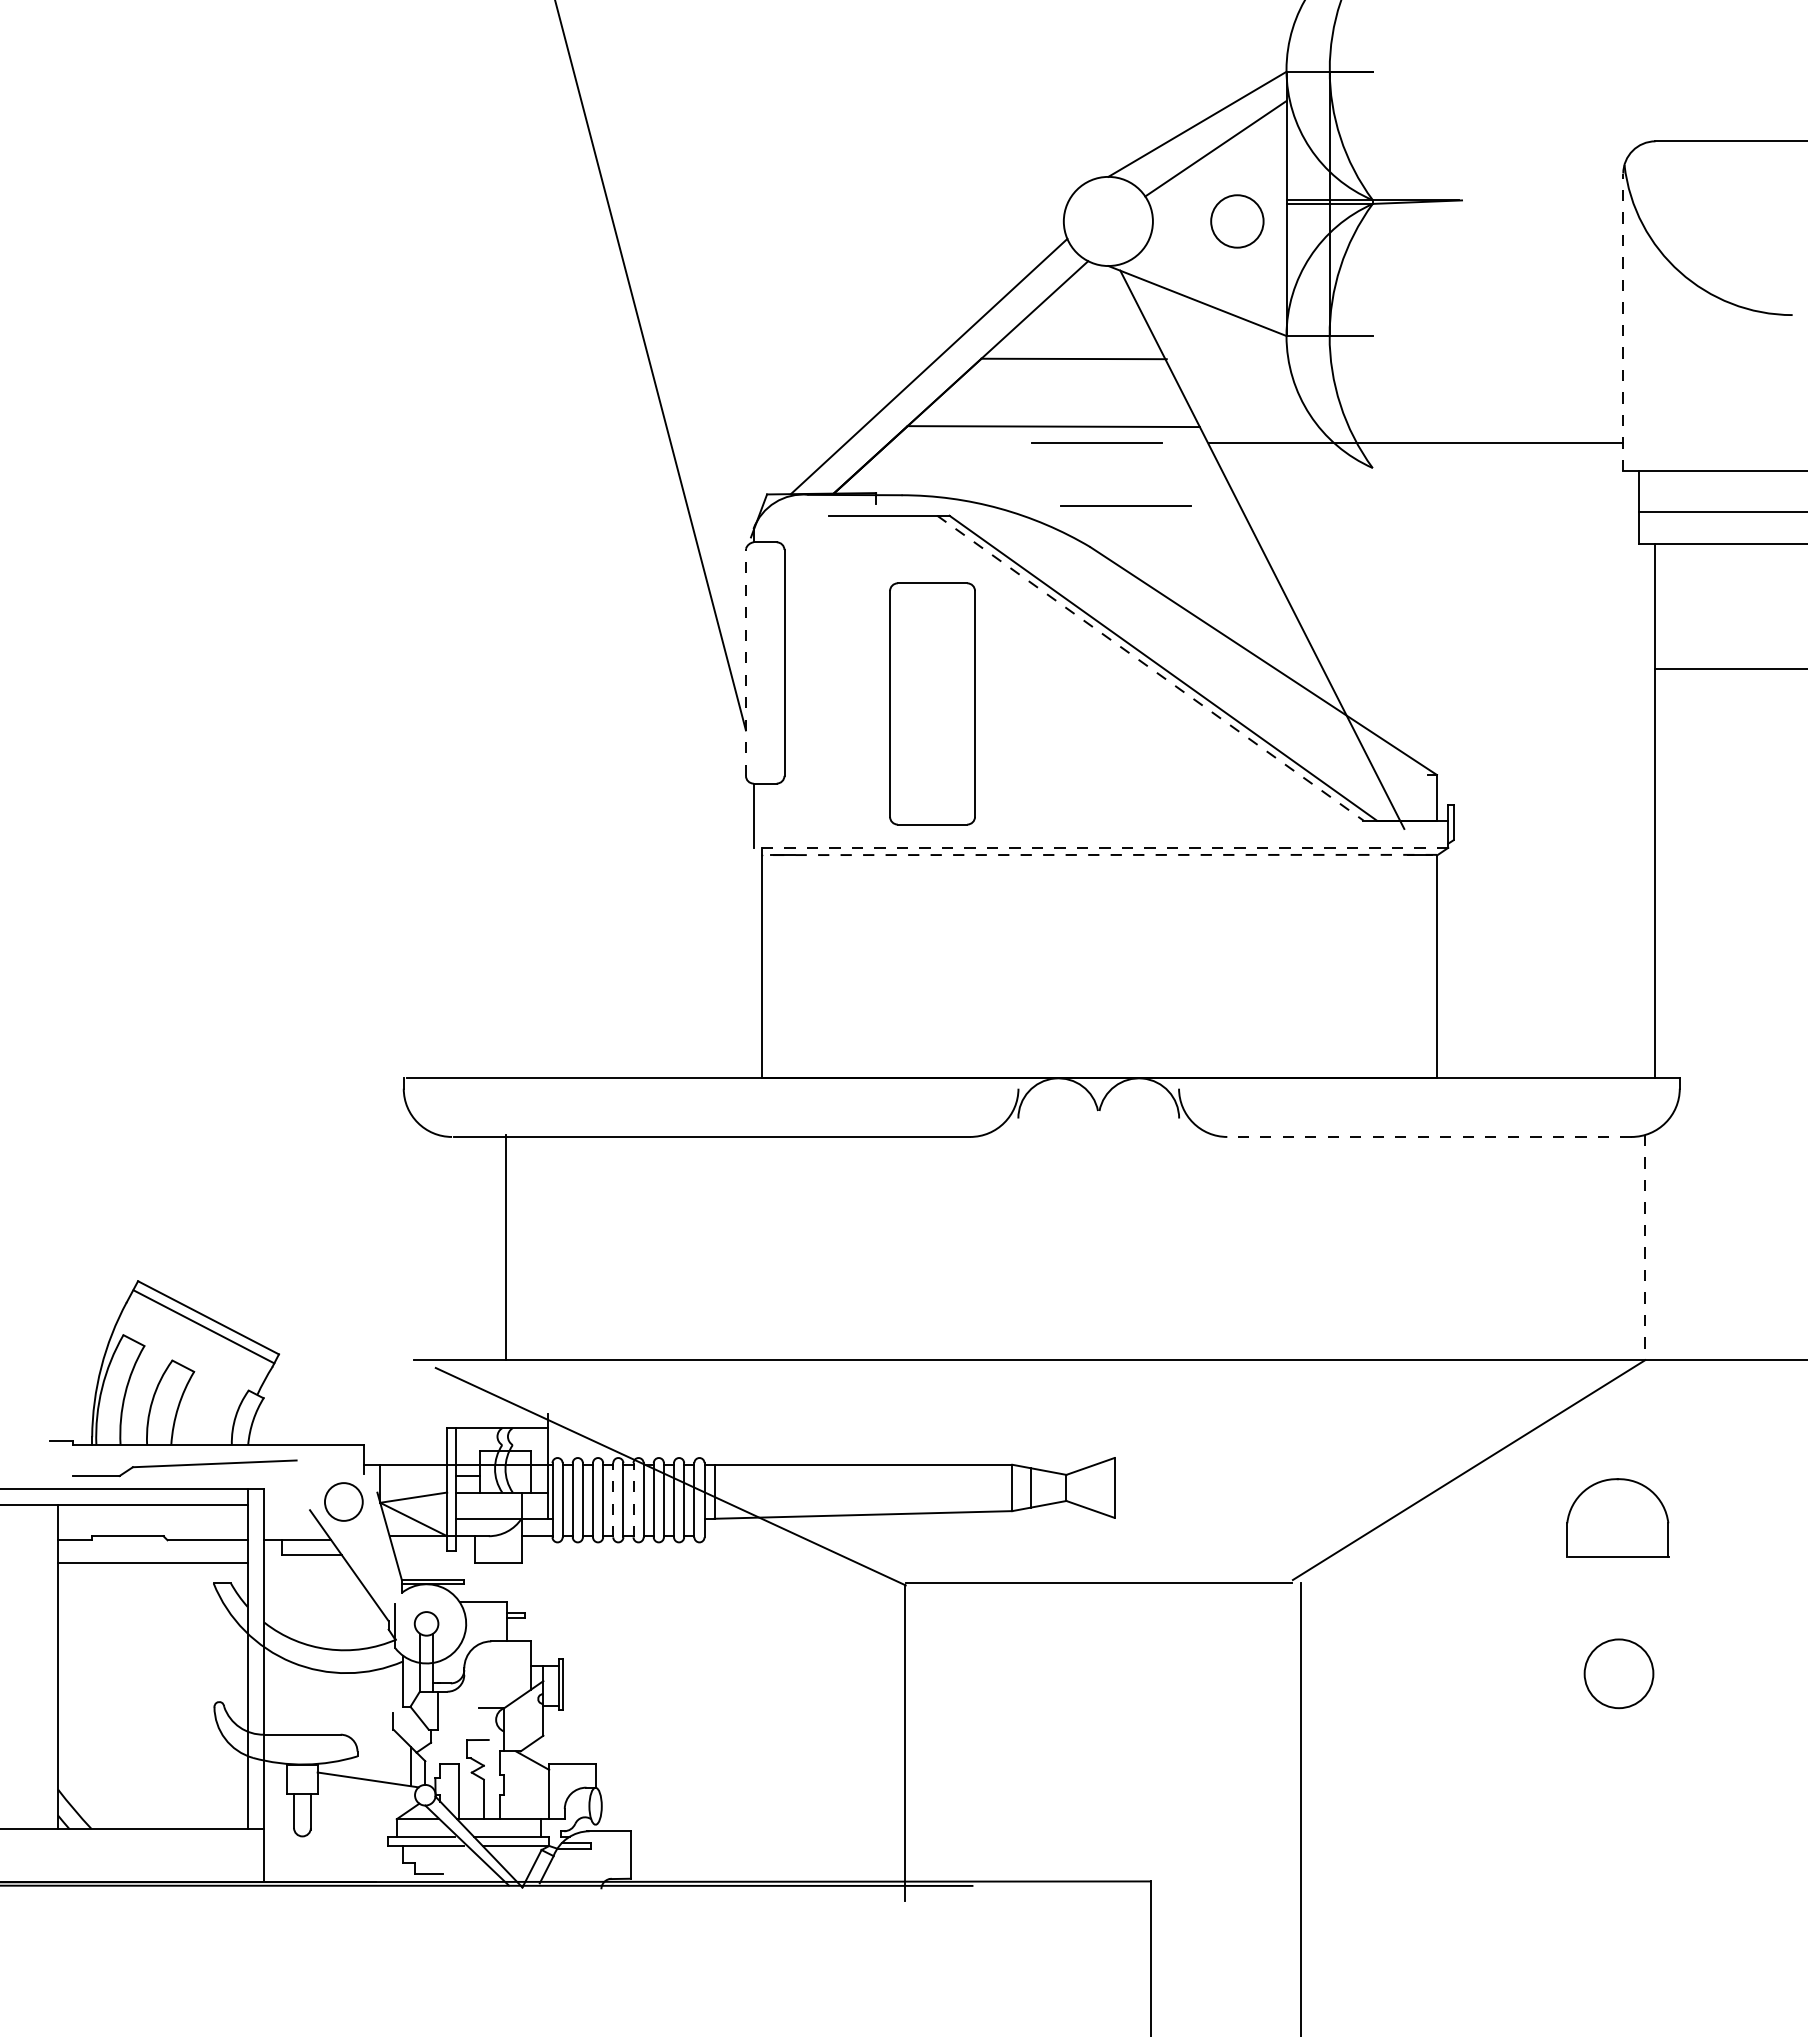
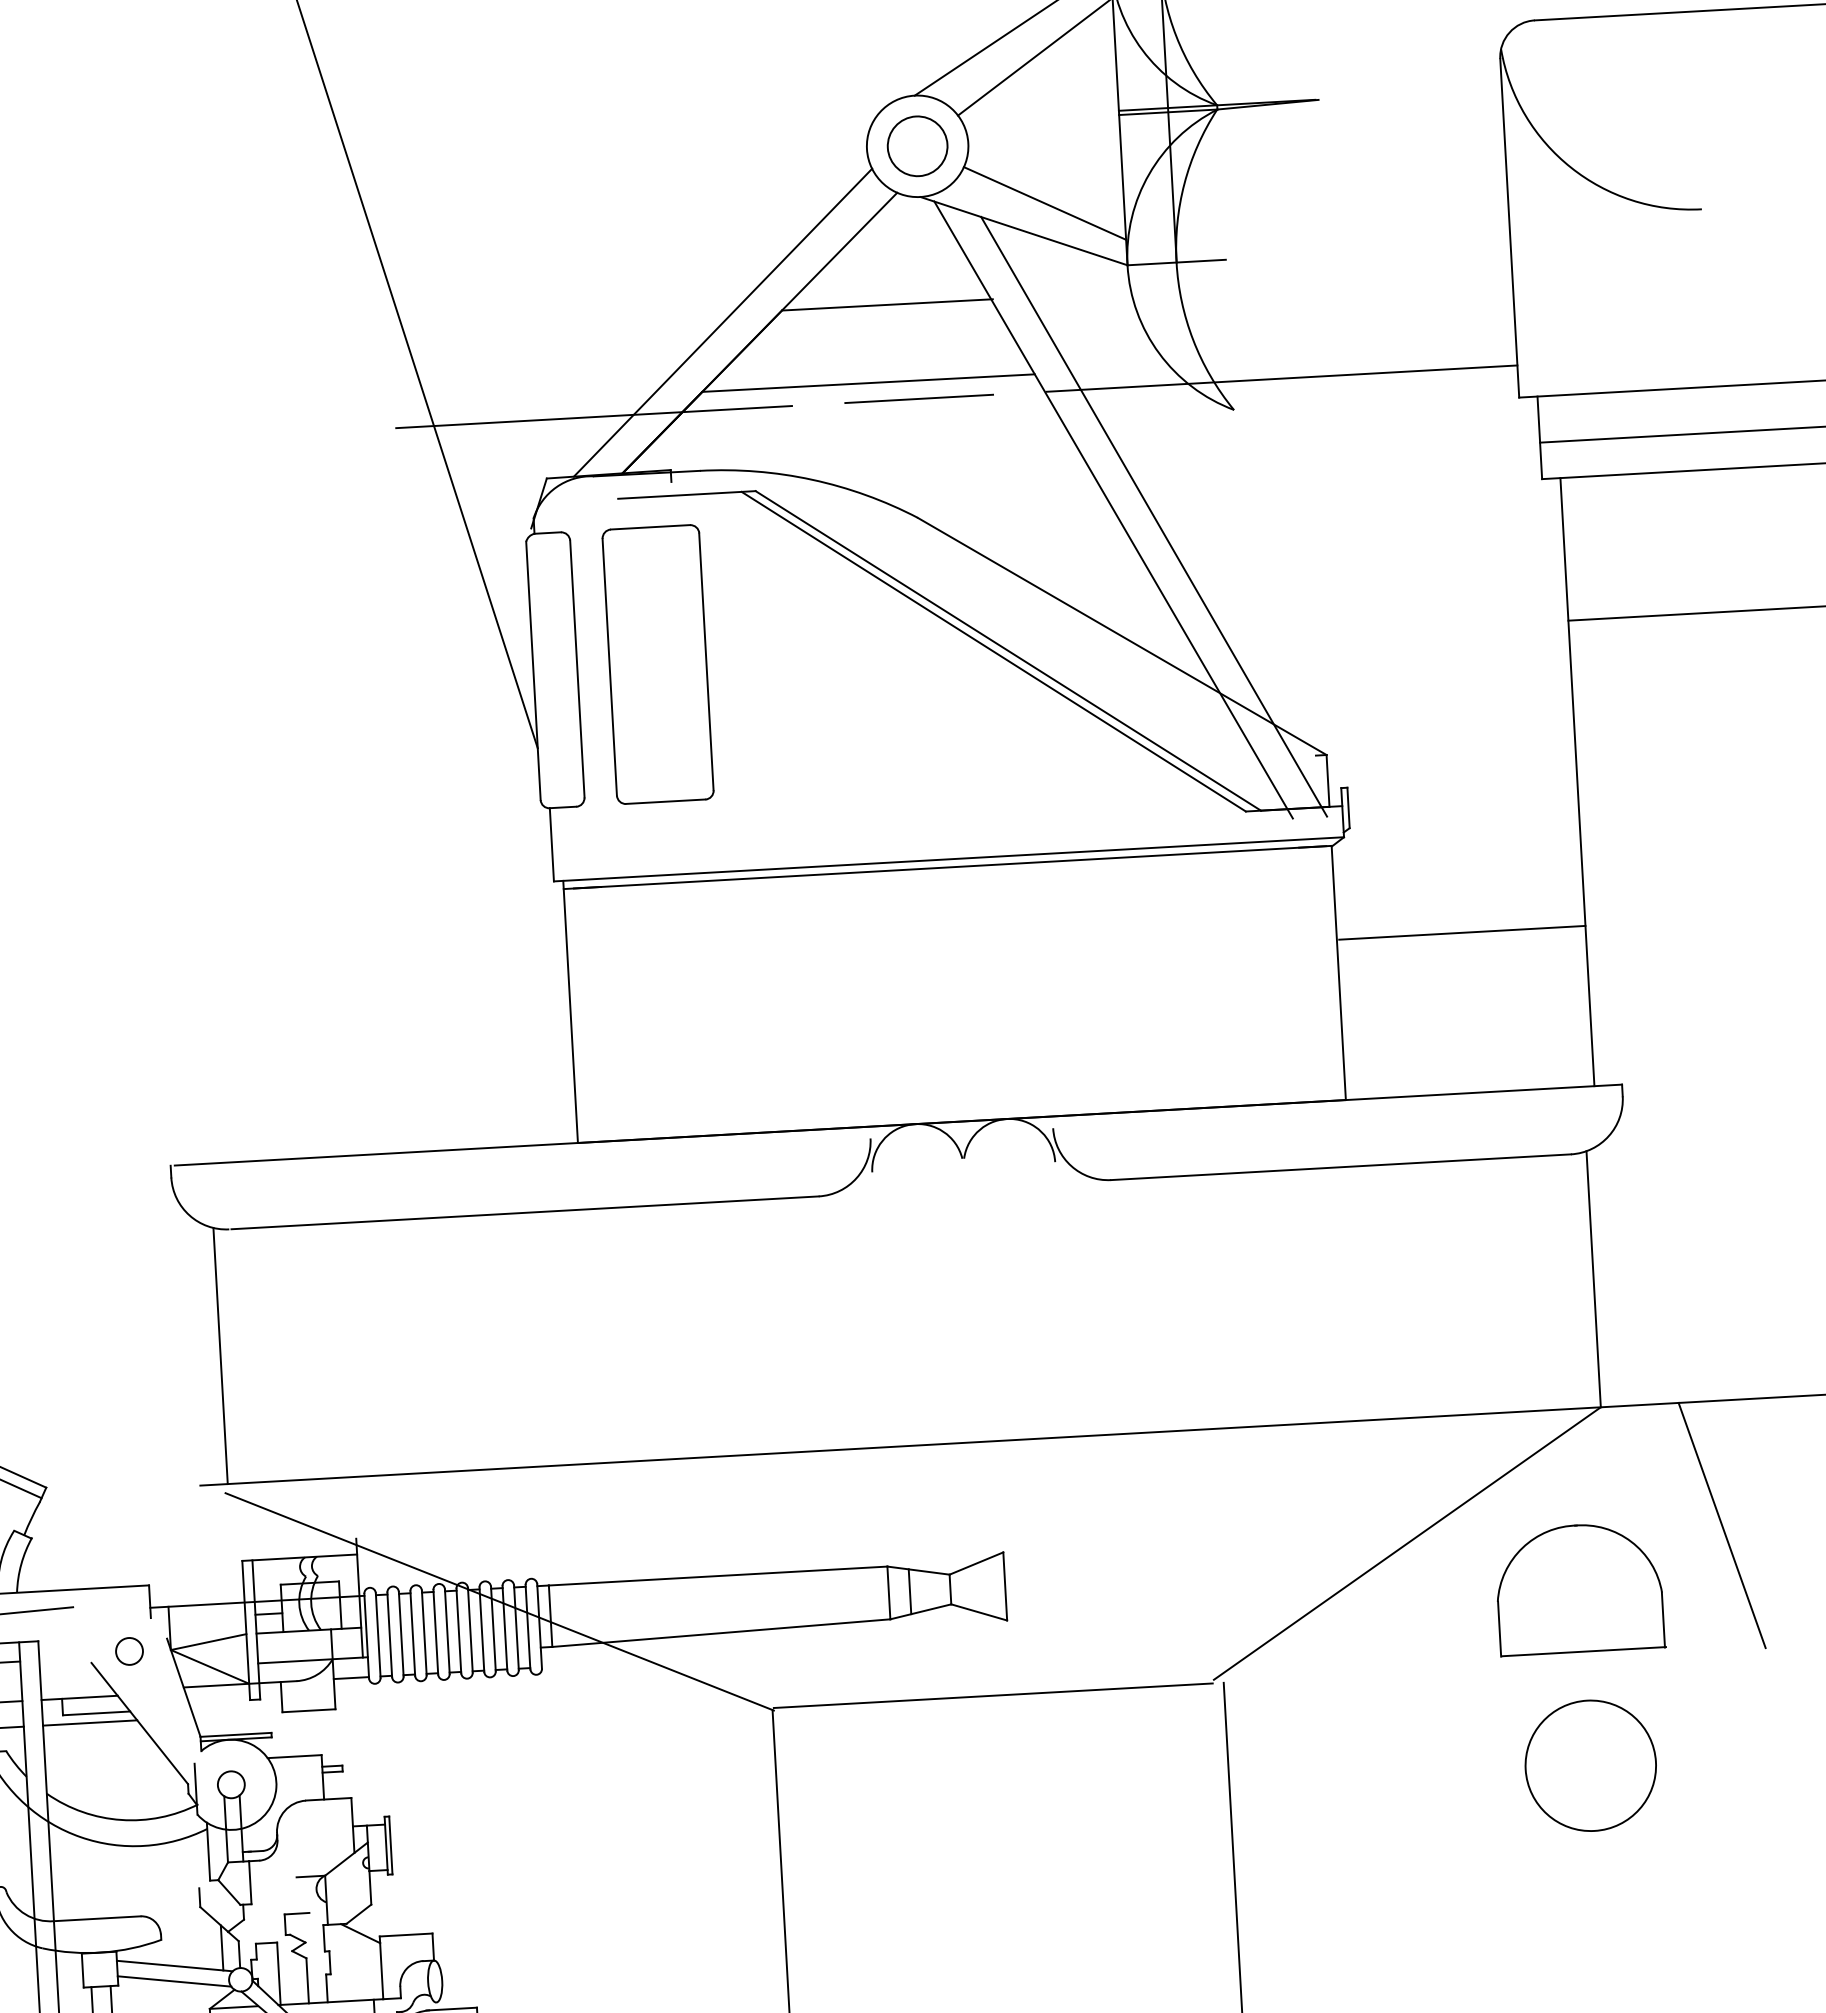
circle: (1237, 221) -> (917, 146), moved
line: (1216, 277) -> (1044, 203), added
line: (1623, 322) -> (1509, 228), dashed -> solid
line: (811, 442) -> (594, 416), added
line: (1125, 505) -> (955, 468), removed
line: (1297, 557) -> (1154, 516), added
line: (745, 662) -> (532, 671), dashed -> solid
line: (1150, 668) -> (993, 652), dashed -> solid
part: (932, 703) -> (658, 664), moved
line: (1100, 847) -> (948, 858), dashed -> solid
line: (1099, 854) -> (947, 866), dashed -> solid
line: (1546, 937) -> (1461, 932), added
line: (1428, 1136) -> (1339, 1166), dashed -> solid
line: (506, 1247) -> (220, 1355), moved
line: (1645, 1247) -> (1593, 1279), dashed -> solid
line: (1745, 1469) -> (1721, 1525), added
line: (613, 1499) -> (436, 1631), dashed -> solid
line: (633, 1499) -> (458, 1630), dashed -> solid
circle: (343, 1501) -> (129, 1650), size x0.62
part: (1617, 1517) -> (1579, 1588), size x1.43
line: (305, 1562) -> (89, 1722), added
circle: (1618, 1673) -> (1590, 1765), size x1.67
line: (366, 1793) -> (173, 1981), added

